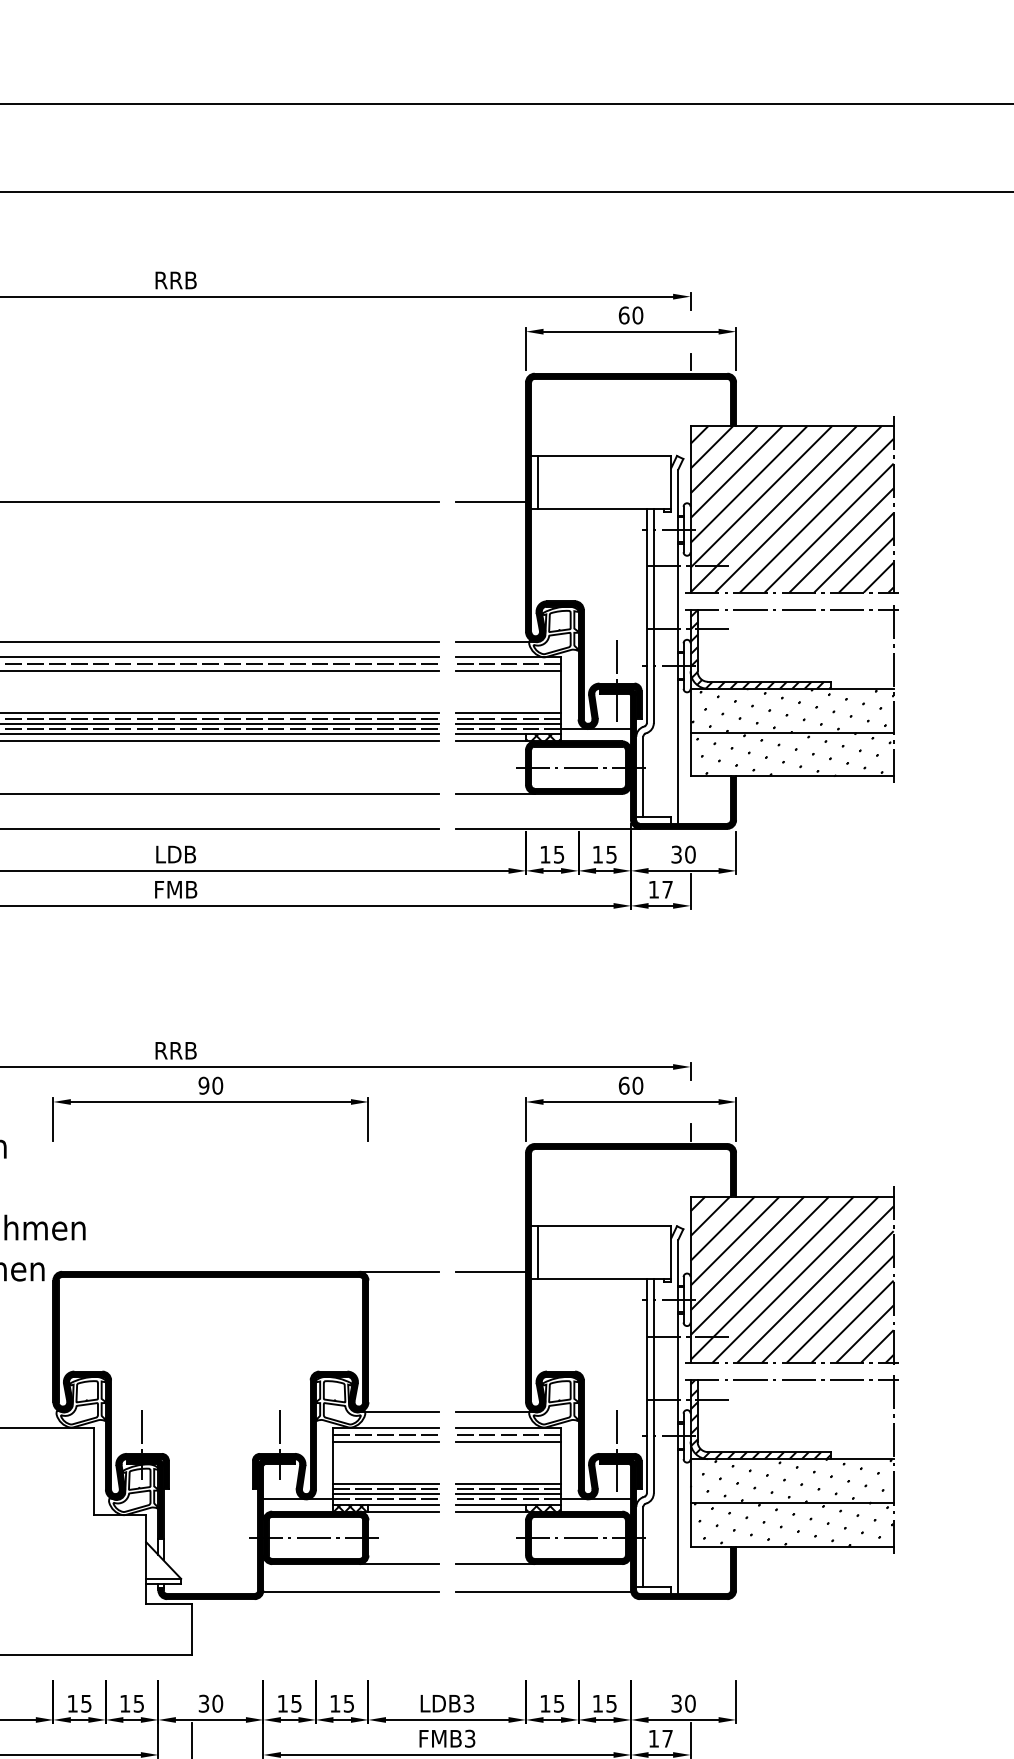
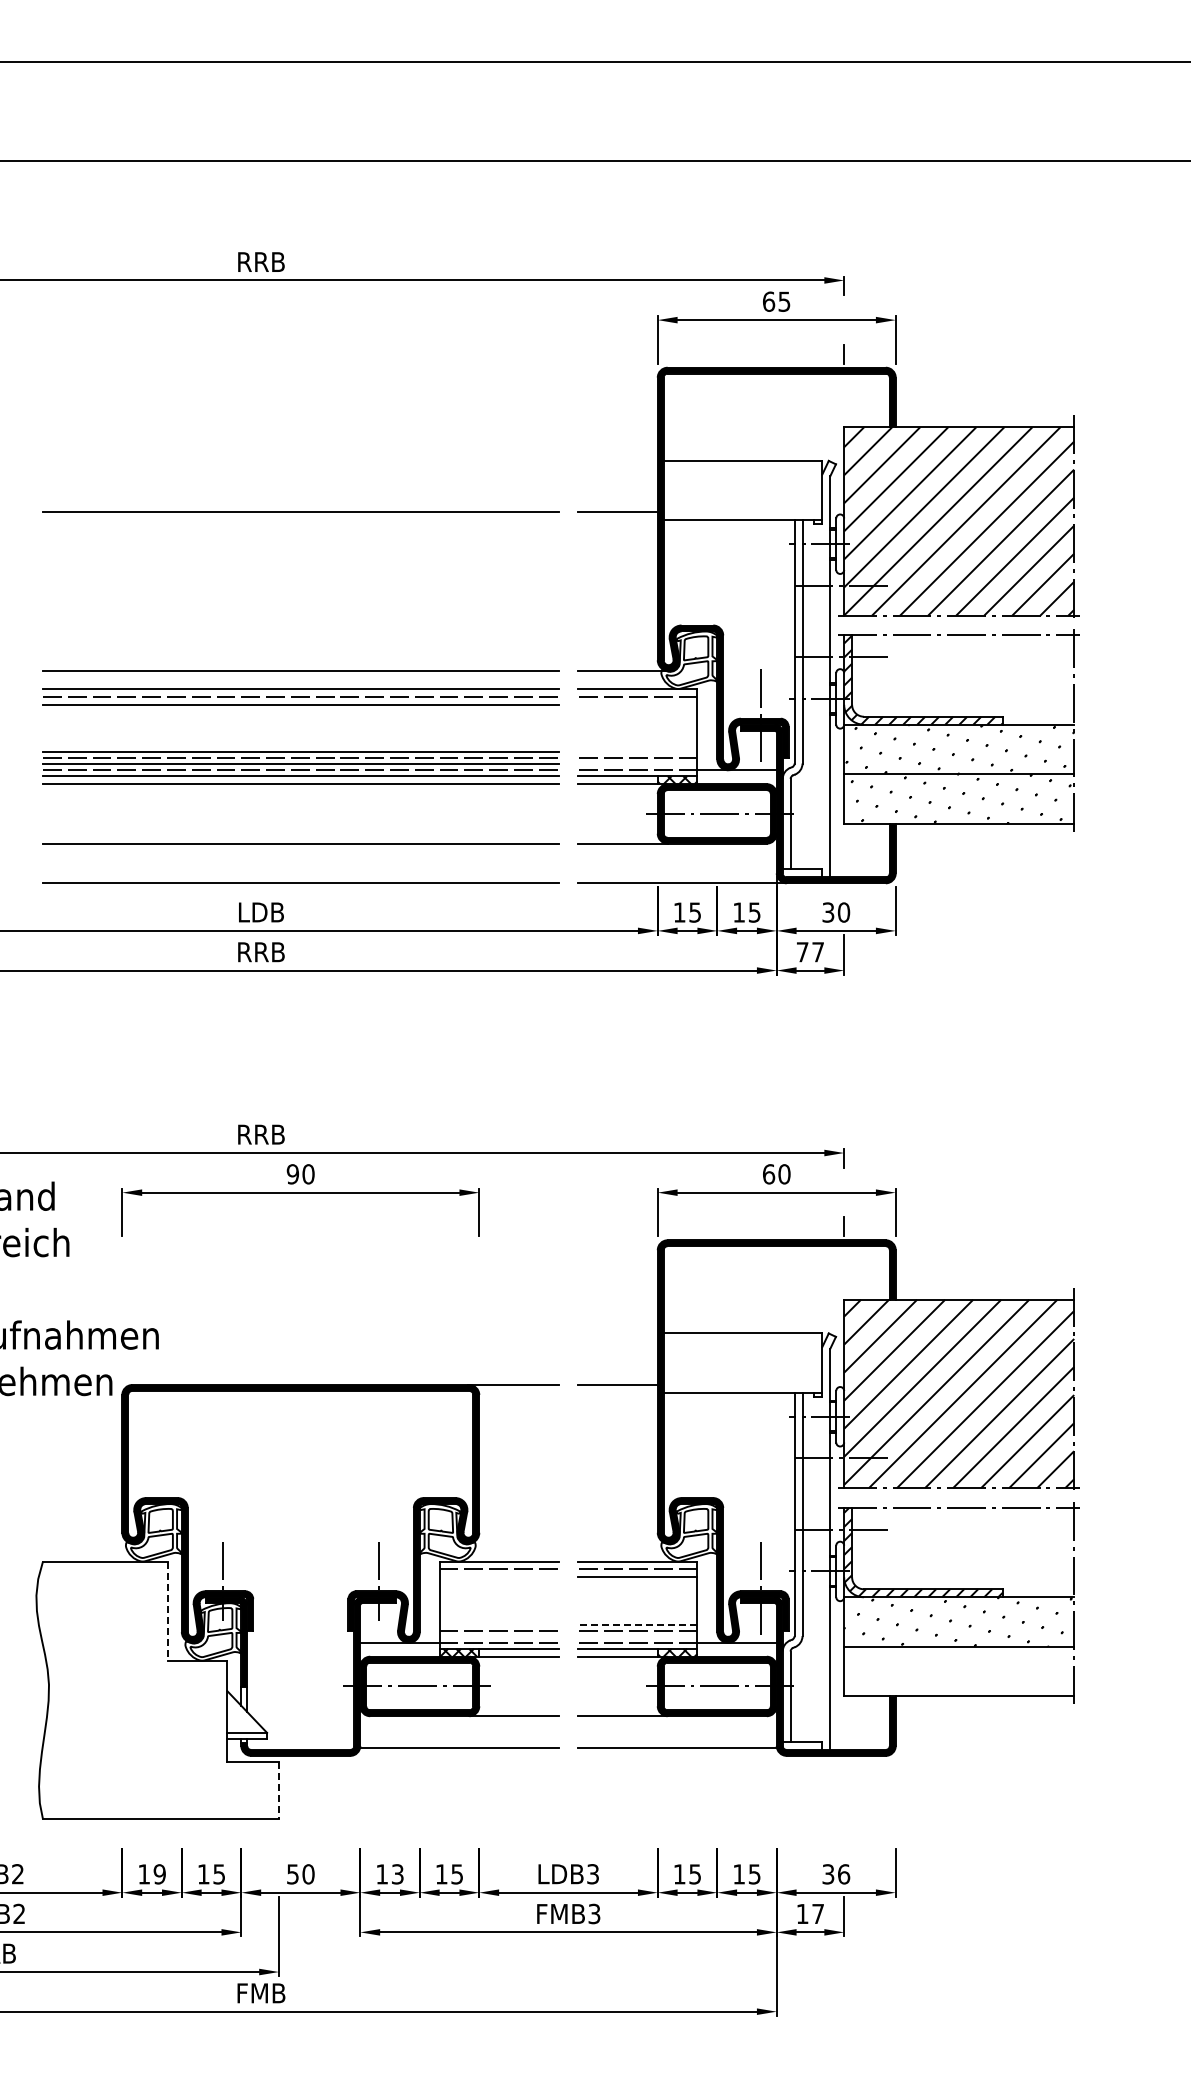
text: (637, 315) -> (784, 301), 60 -> 65
line: (538, 482) -> (671, 490), removed
line: (508, 671) -> (637, 704), removed
line: (508, 713) -> (637, 752), removed
line: (508, 723) -> (637, 764), removed
text: (176, 889) -> (261, 952), FMB -> RRB
text: (653, 889) -> (802, 952), 17 -> 77
line: (538, 1251) -> (671, 1362), removed
line: (398, 1411) -> (513, 1543), removed
line: (495, 1411) -> (623, 1543), removed
line: (385, 1441) -> (498, 1577), removed
line: (93, 1471) -> (167, 1611), solid -> dashed
line: (385, 1483) -> (498, 1624), removed
line: (508, 1483) -> (637, 1624), solid -> dashed
line: (385, 1493) -> (498, 1636), removed
line: (508, 1493) -> (637, 1636), removed
hatch: (793, 1524) -> (960, 1671), removed
line: (192, 1629) -> (279, 1790), solid -> dashed
text: (86, 1703) -> (159, 1874), 15 -> 19
text: (203, 1703) -> (292, 1873), 30 -> 50
text: (296, 1703) -> (397, 1873), 15 -> 13
text: (690, 1703) -> (844, 1874), 30 -> 36

